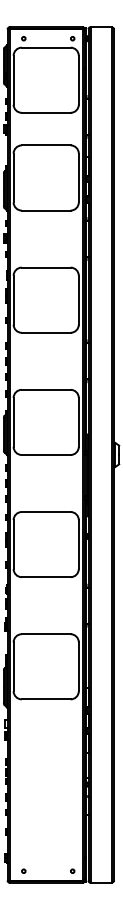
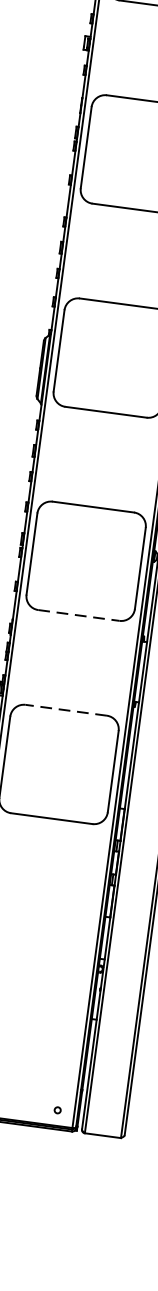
line: (46, 577) -> (79, 616), solid -> dashed
line: (45, 634) -> (65, 710), solid -> dashed

